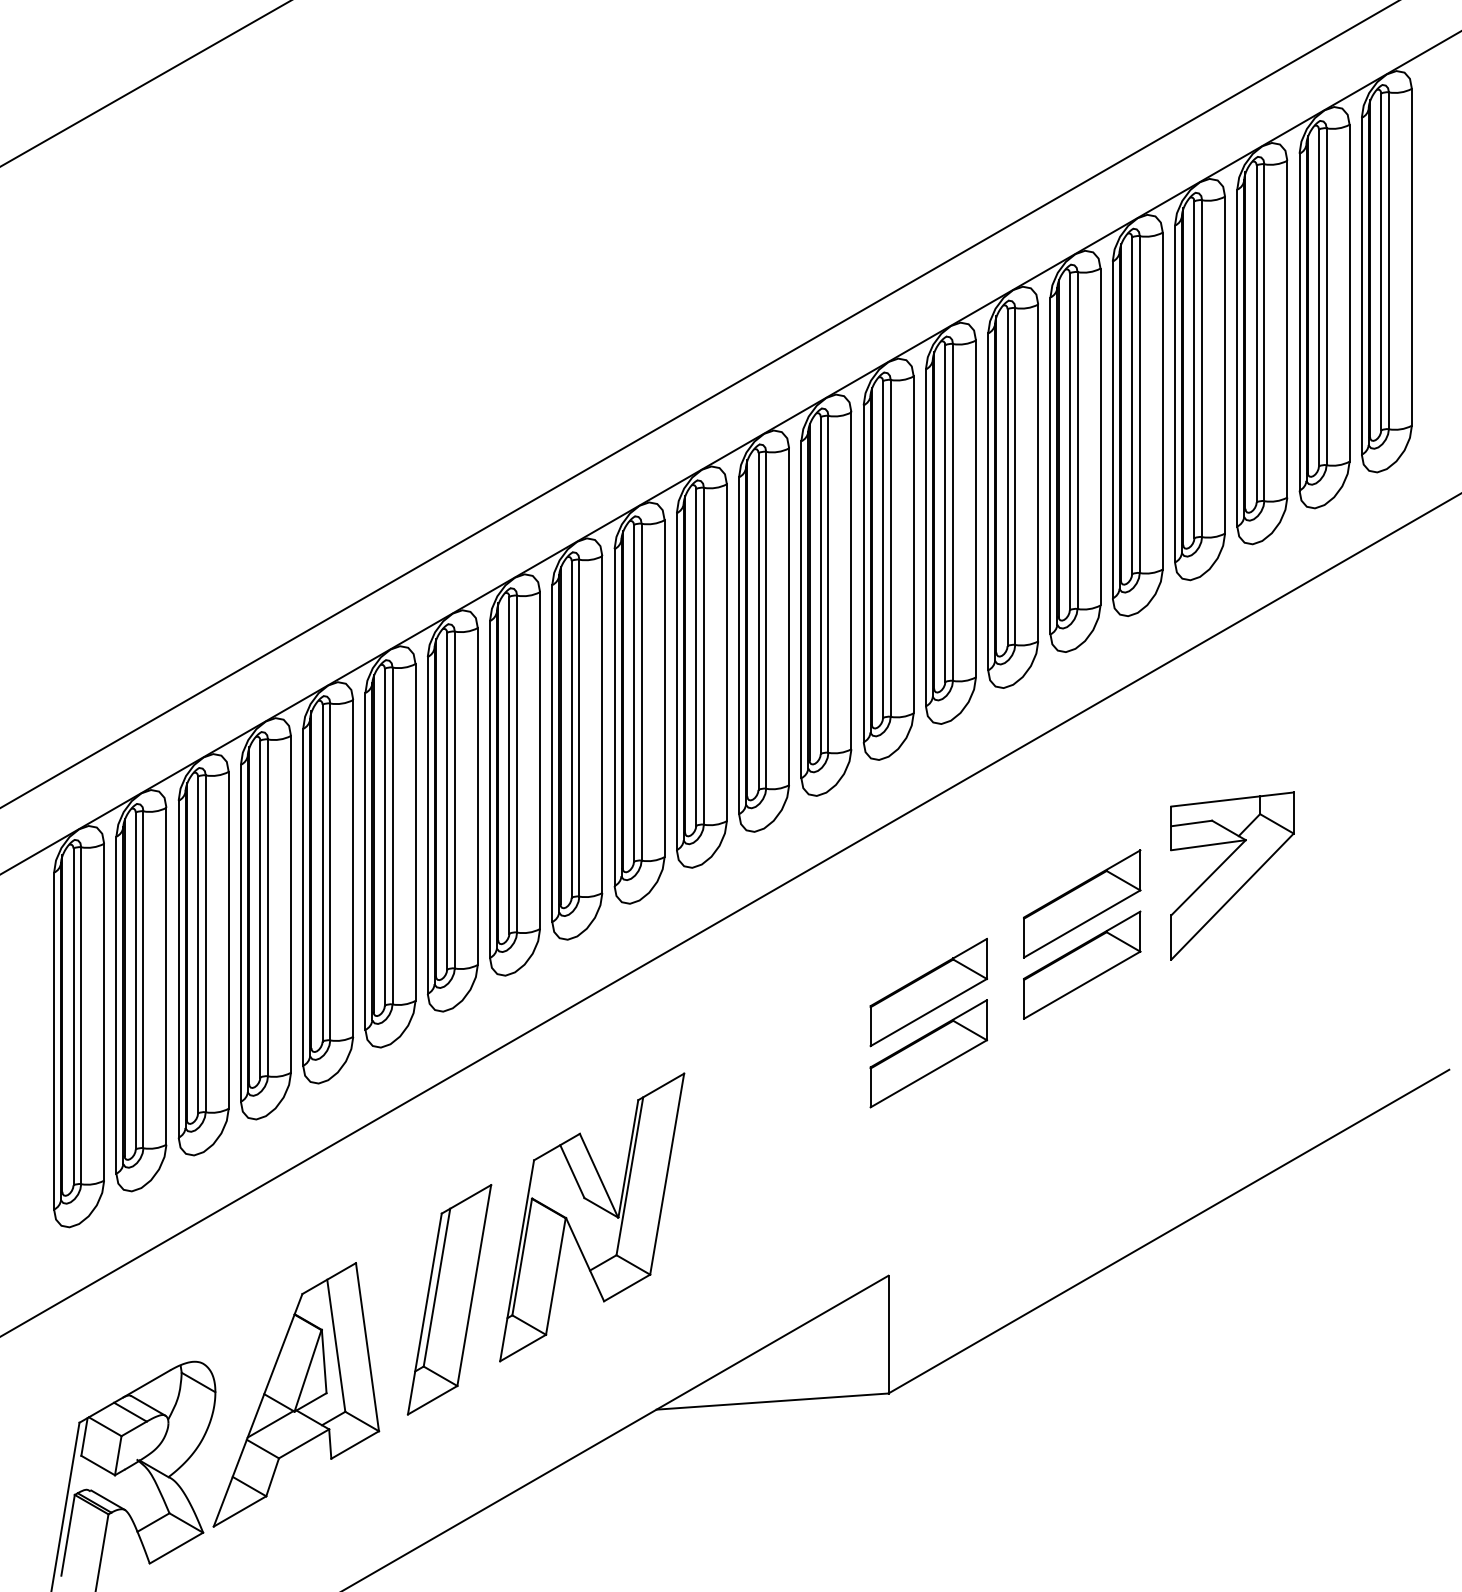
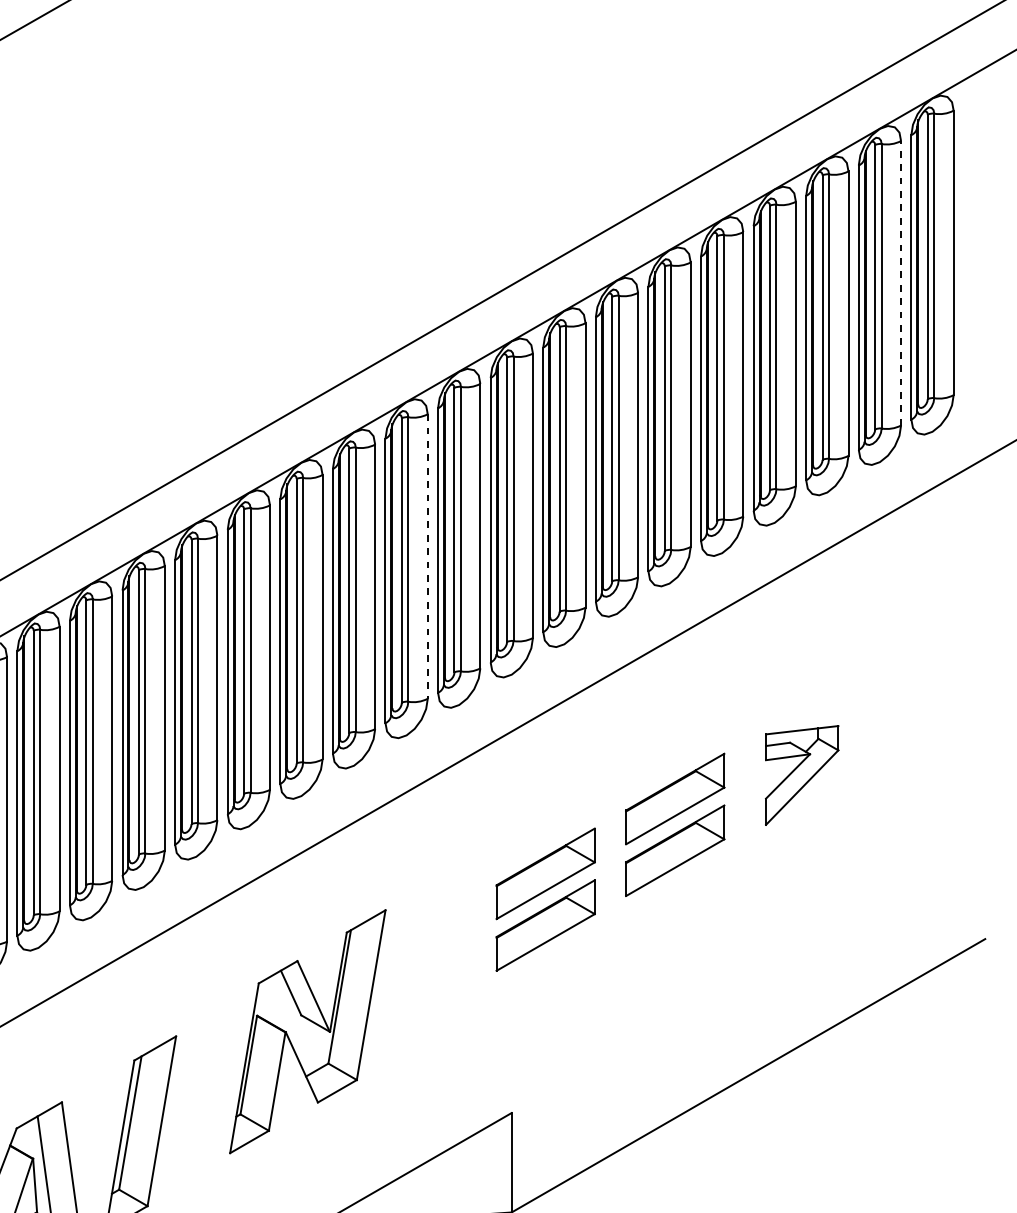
line: (1349, 292) -> (900, 282), solid -> dashed
line: (789, 617) -> (428, 557), solid -> dashed
part: (1232, 875) -> (802, 775), size x0.7
part: (592, 1217) -> (308, 1031), moved

